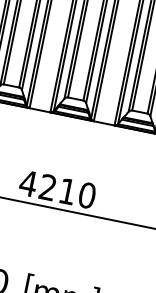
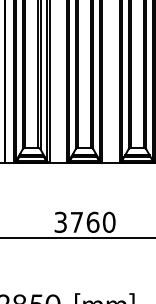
text: (47, 186) -> (76, 221), 4210 -> 3760

